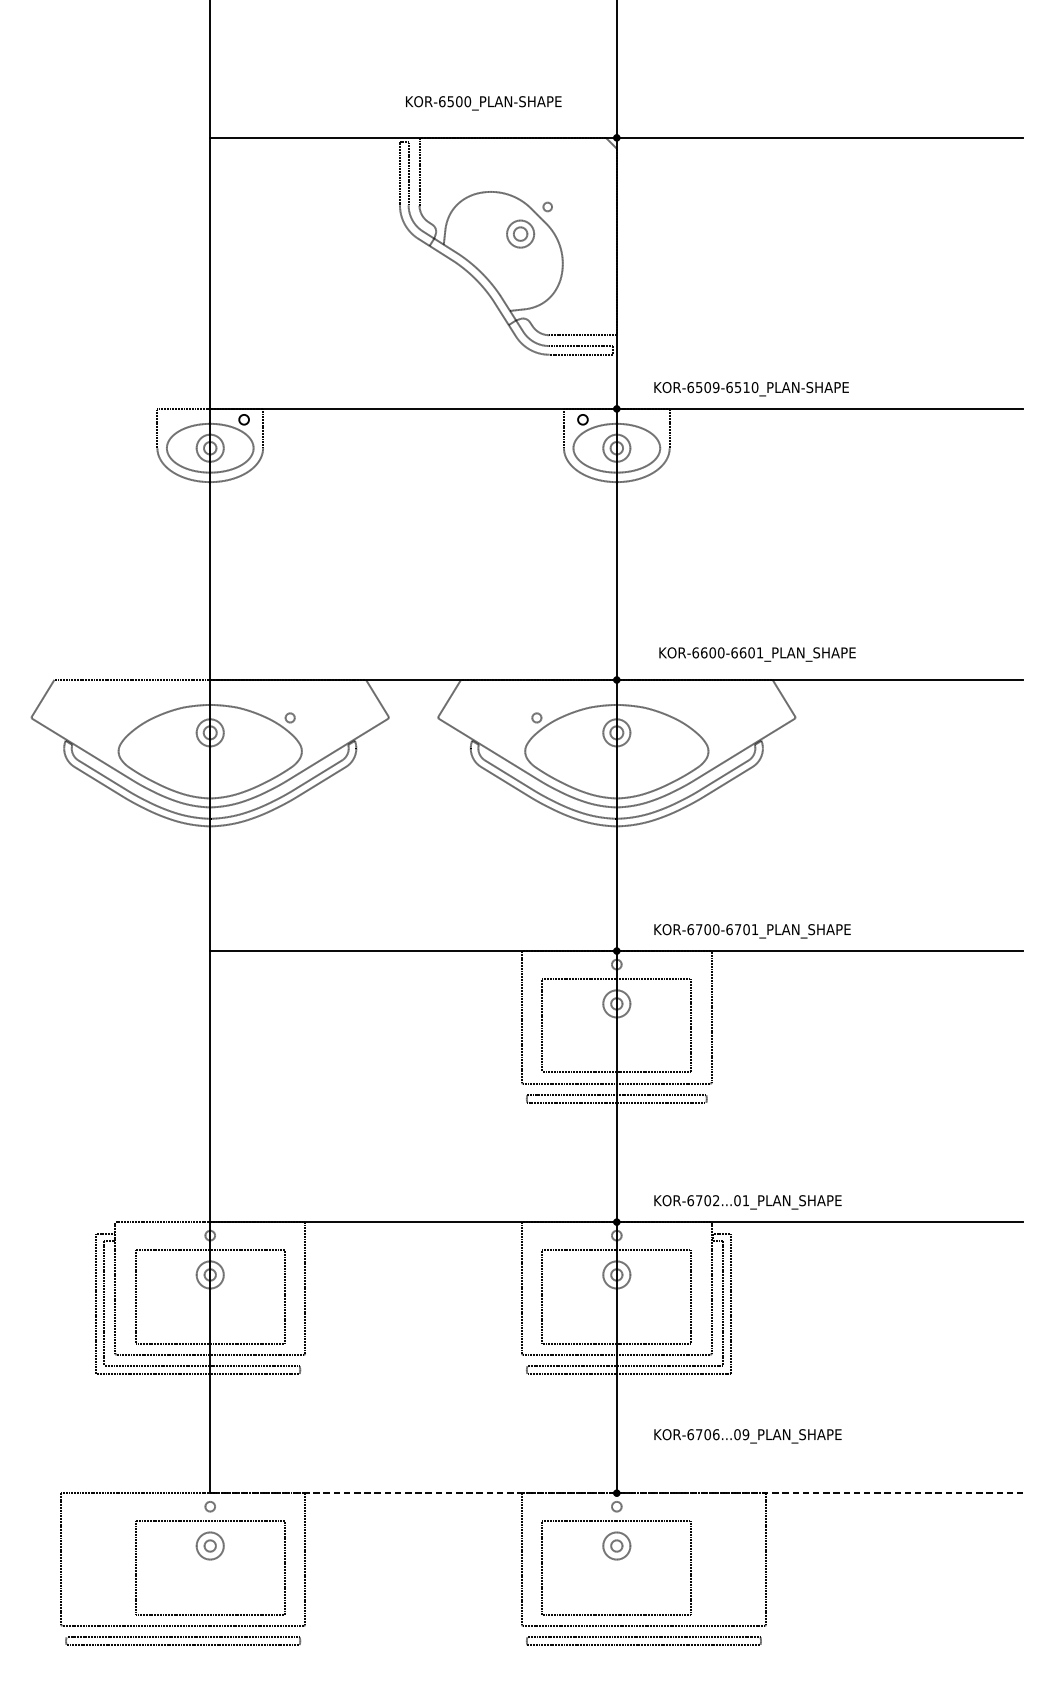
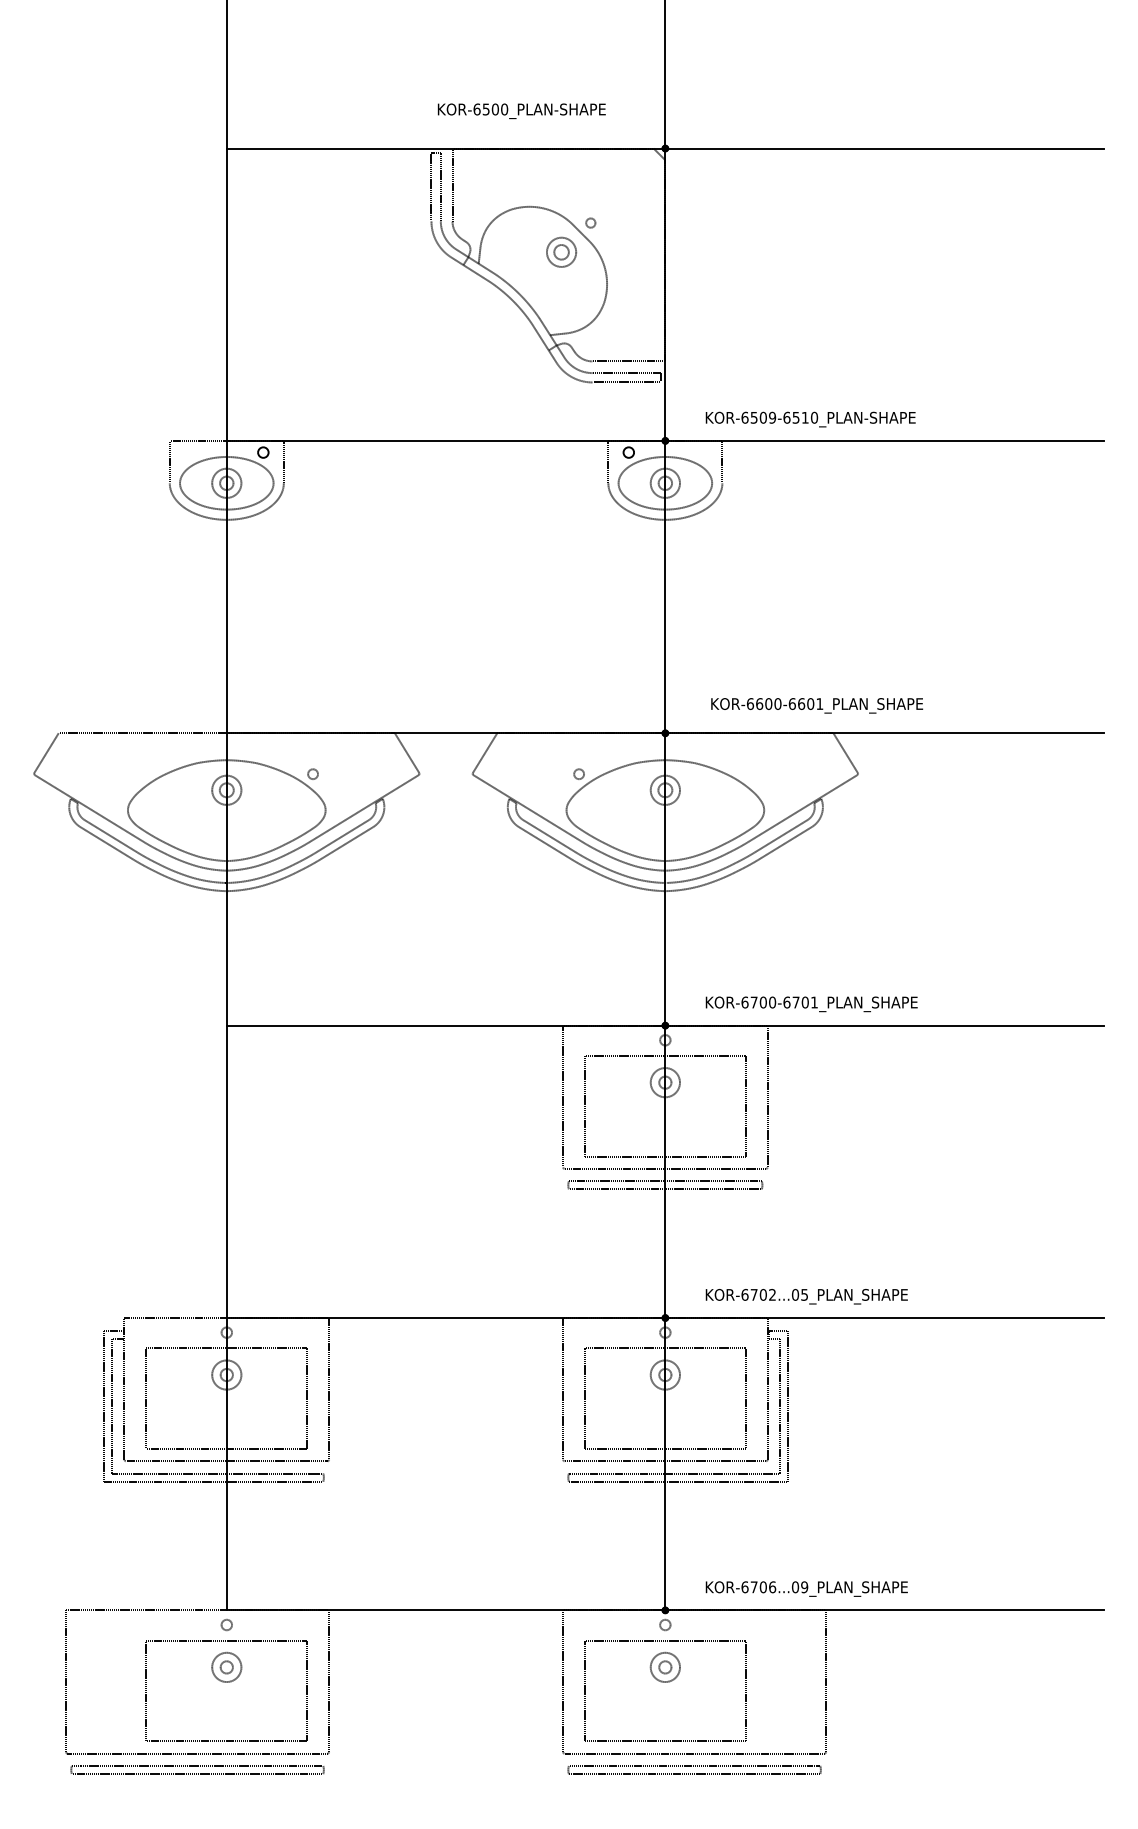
text: (745, 1200) -> (804, 1294), KOR-6702...01_PLAN_SHAPE -> KOR-6702...05_PLAN_SHAPE
text: (747, 1435) -> (806, 1588), moved
line: (616, 1493) -> (665, 1610), dashed -> solid

